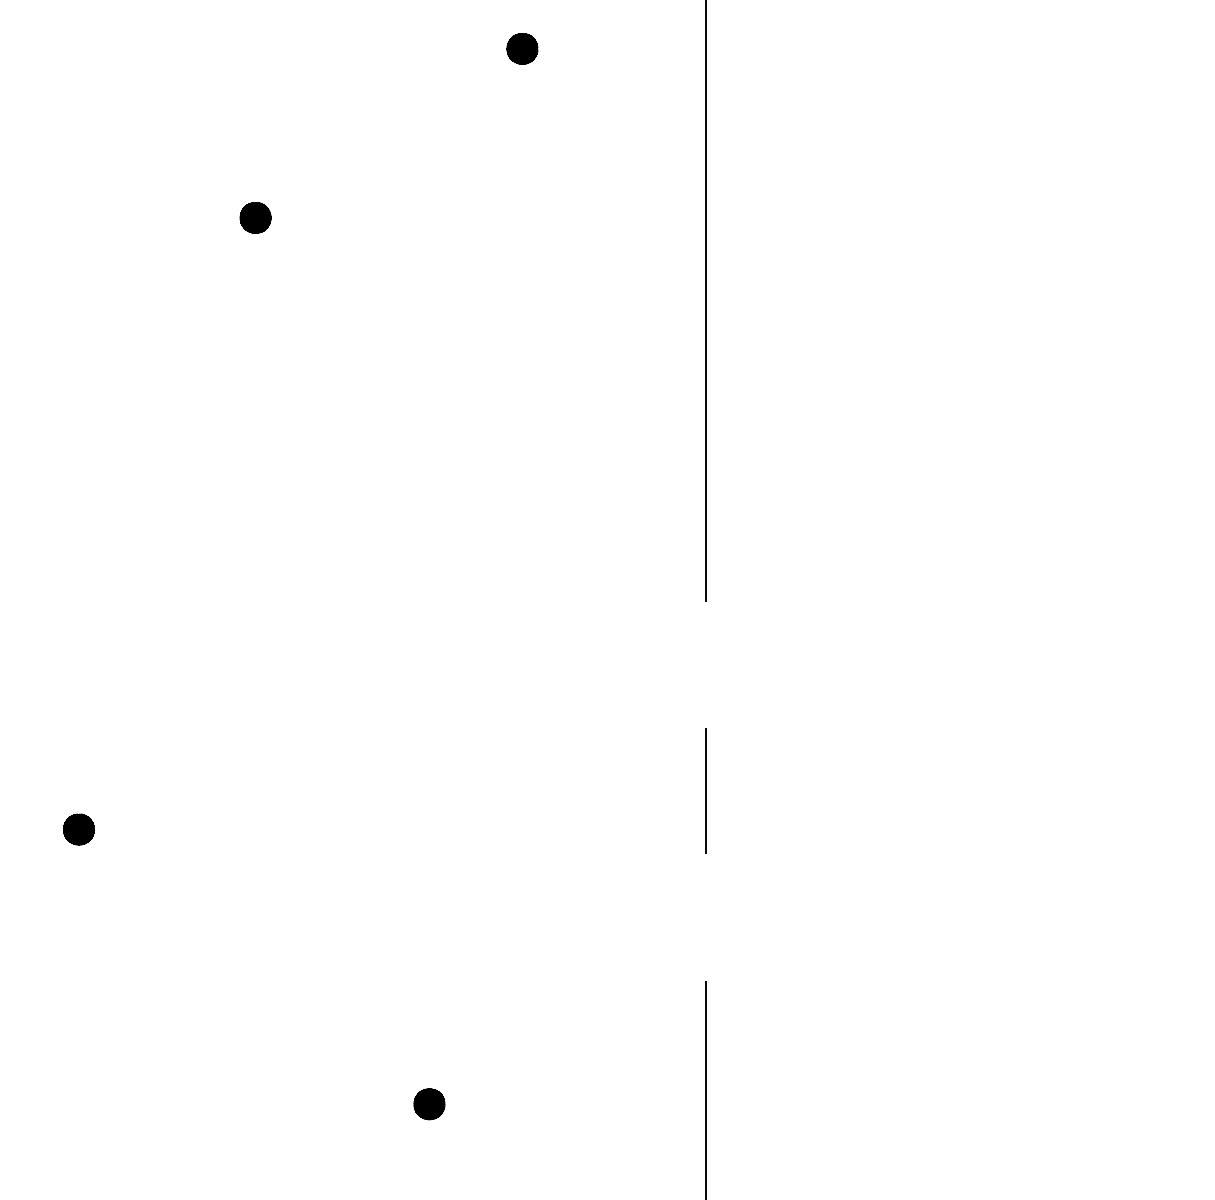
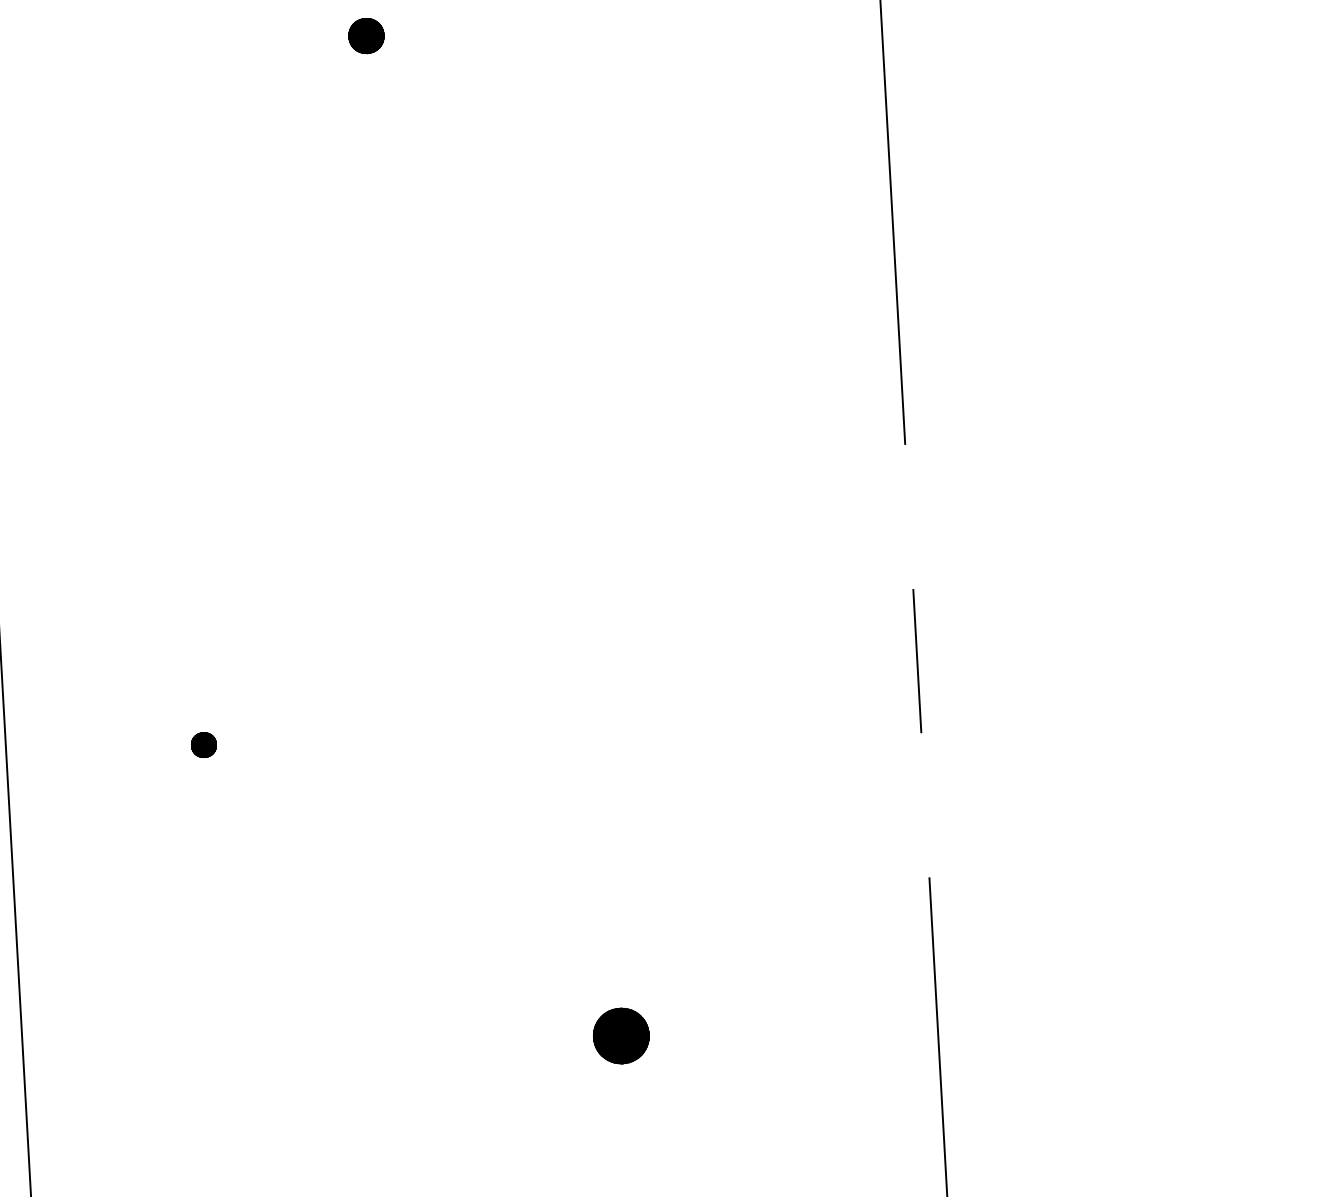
part: (78, 829) -> (203, 745), size x0.7
part: (429, 1104) -> (621, 1036), size x1.6

